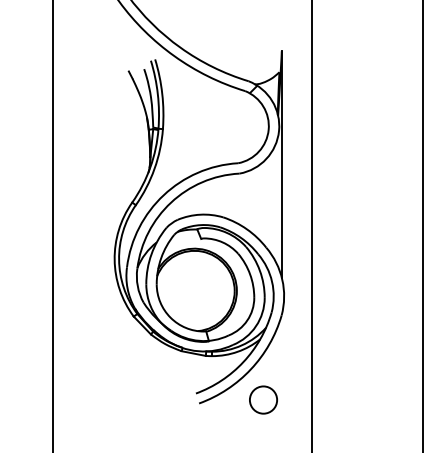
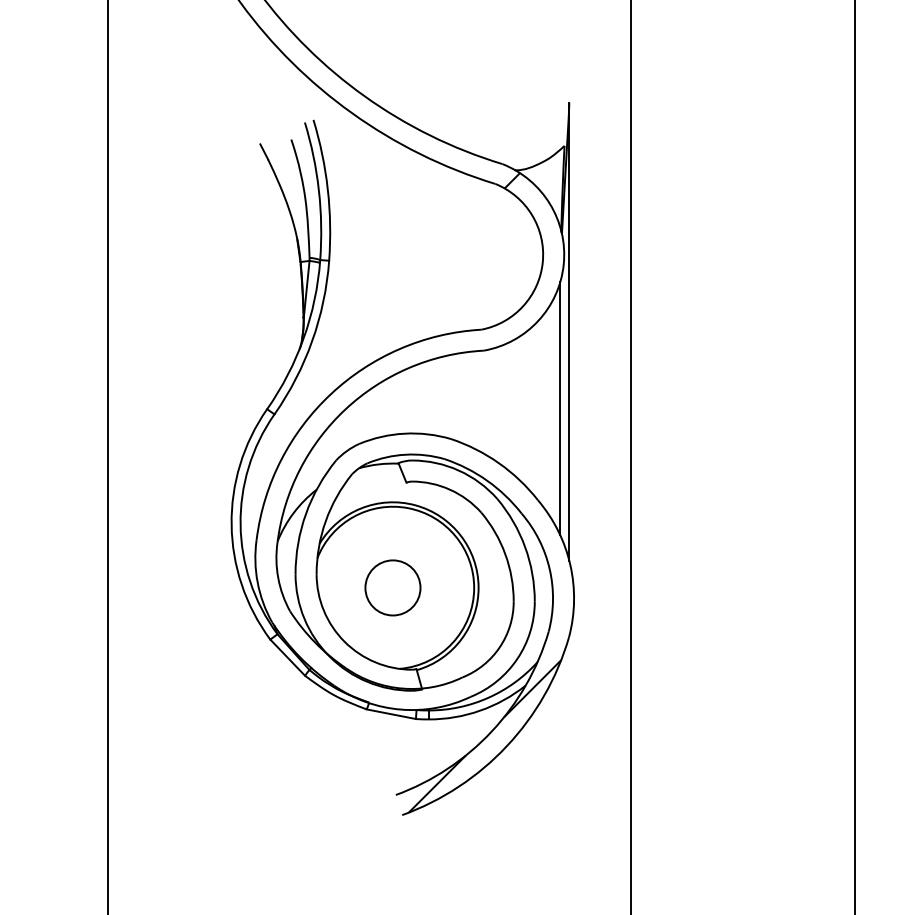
line: (277, 202) -> (560, 409), added
hatch: (239, 364) -> (483, 736), added
circle: (263, 399) -> (392, 586), moved

